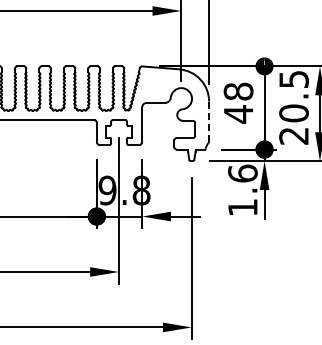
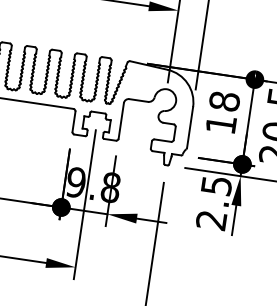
text: (238, 114) -> (221, 124), 48 -> 18
line: (209, 121) -> (190, 127), dashed -> solid
text: (242, 190) -> (213, 202), 1.6 -> 2.5

